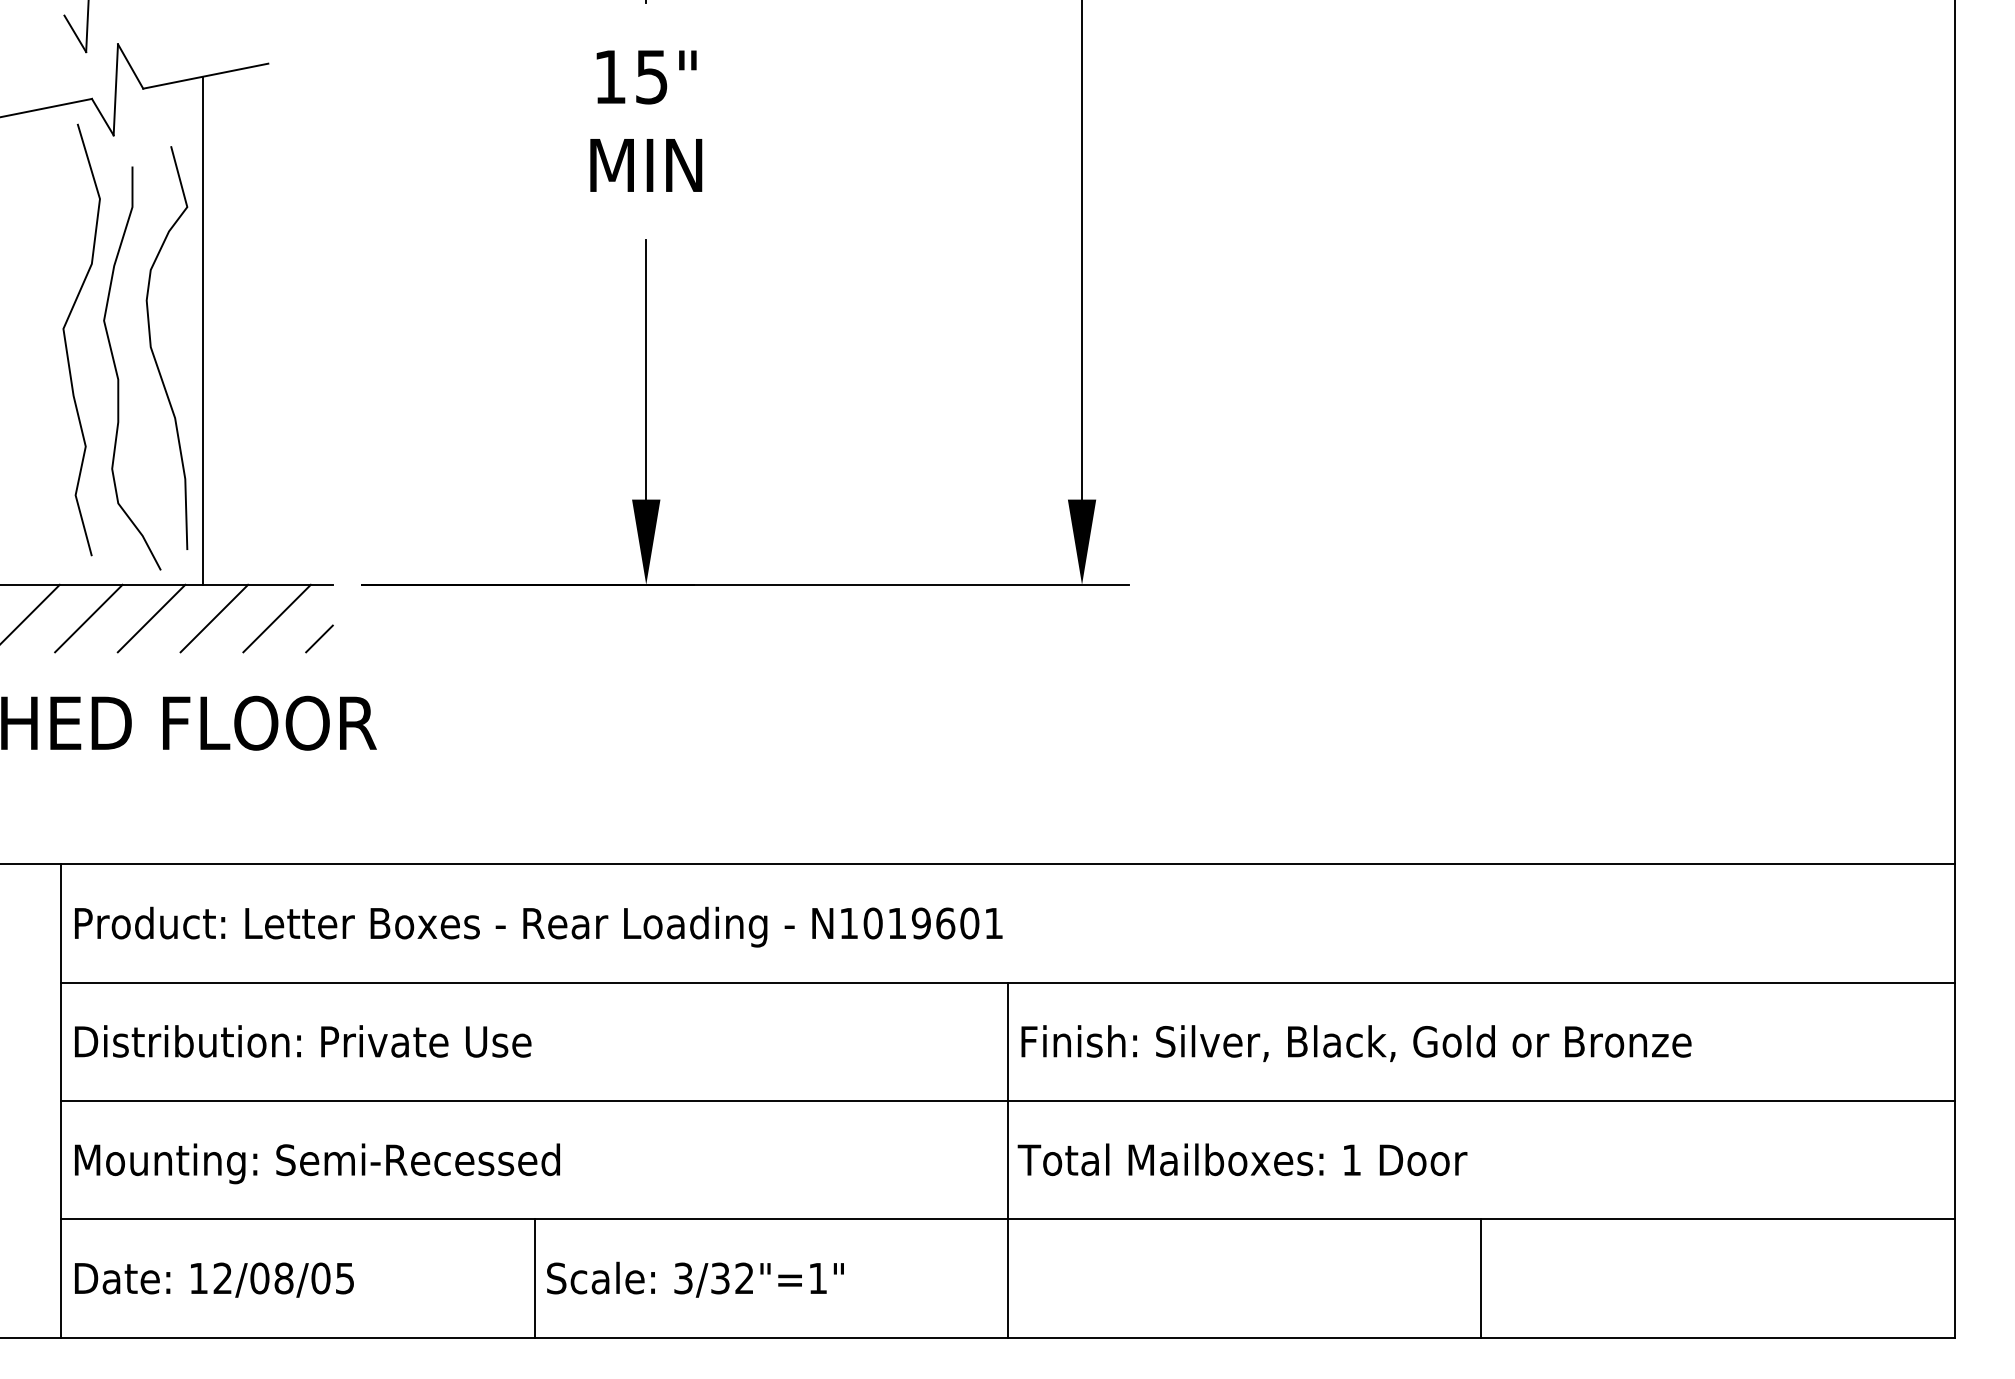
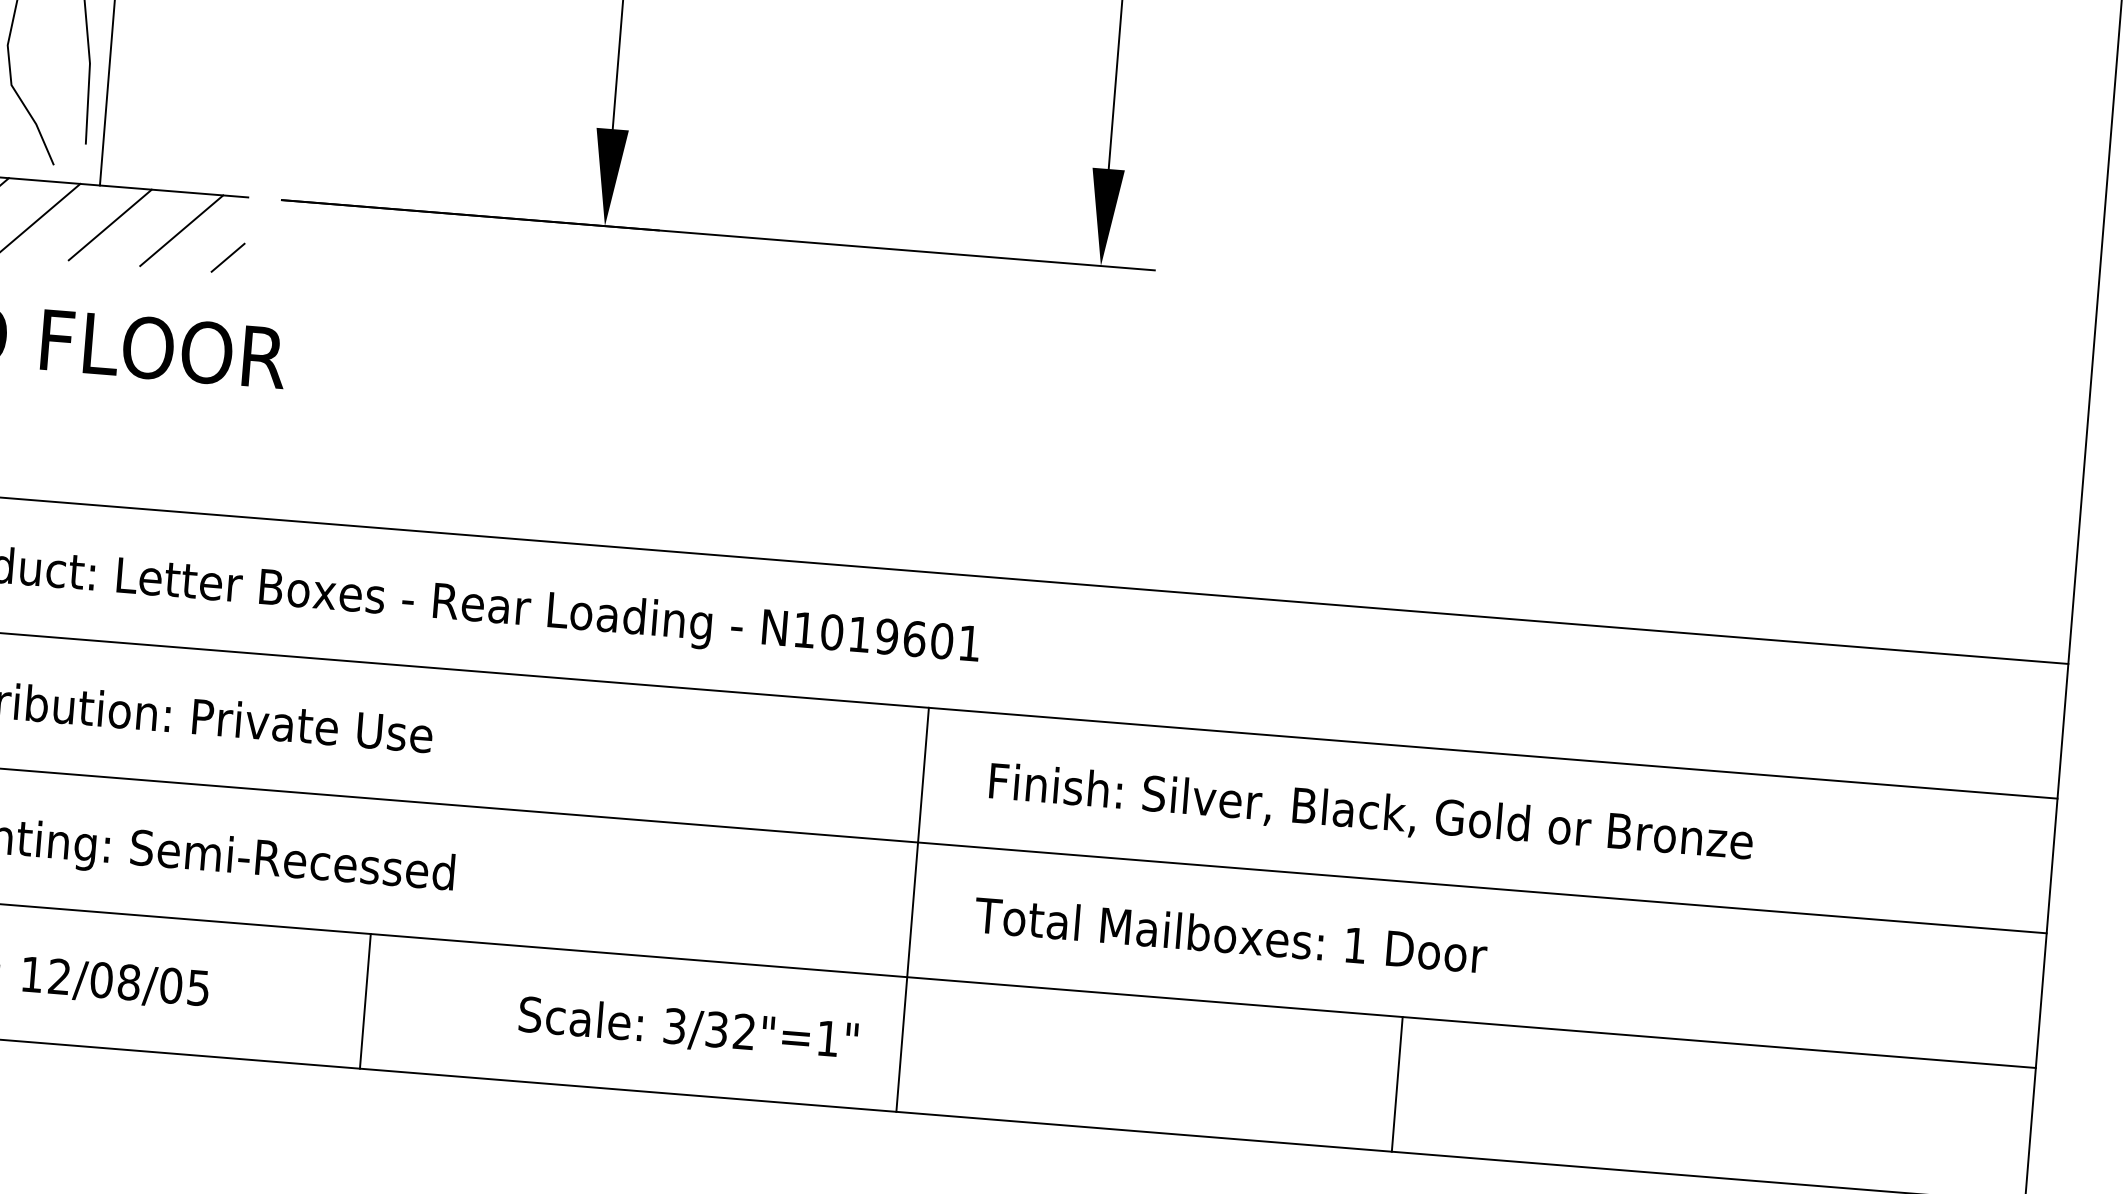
line: (1007, 1159) -> (912, 909), moved
line: (534, 1278) -> (365, 1001), moved
line: (1481, 1278) -> (1397, 1084), moved
text: (695, 1279) -> (688, 1028), moved

